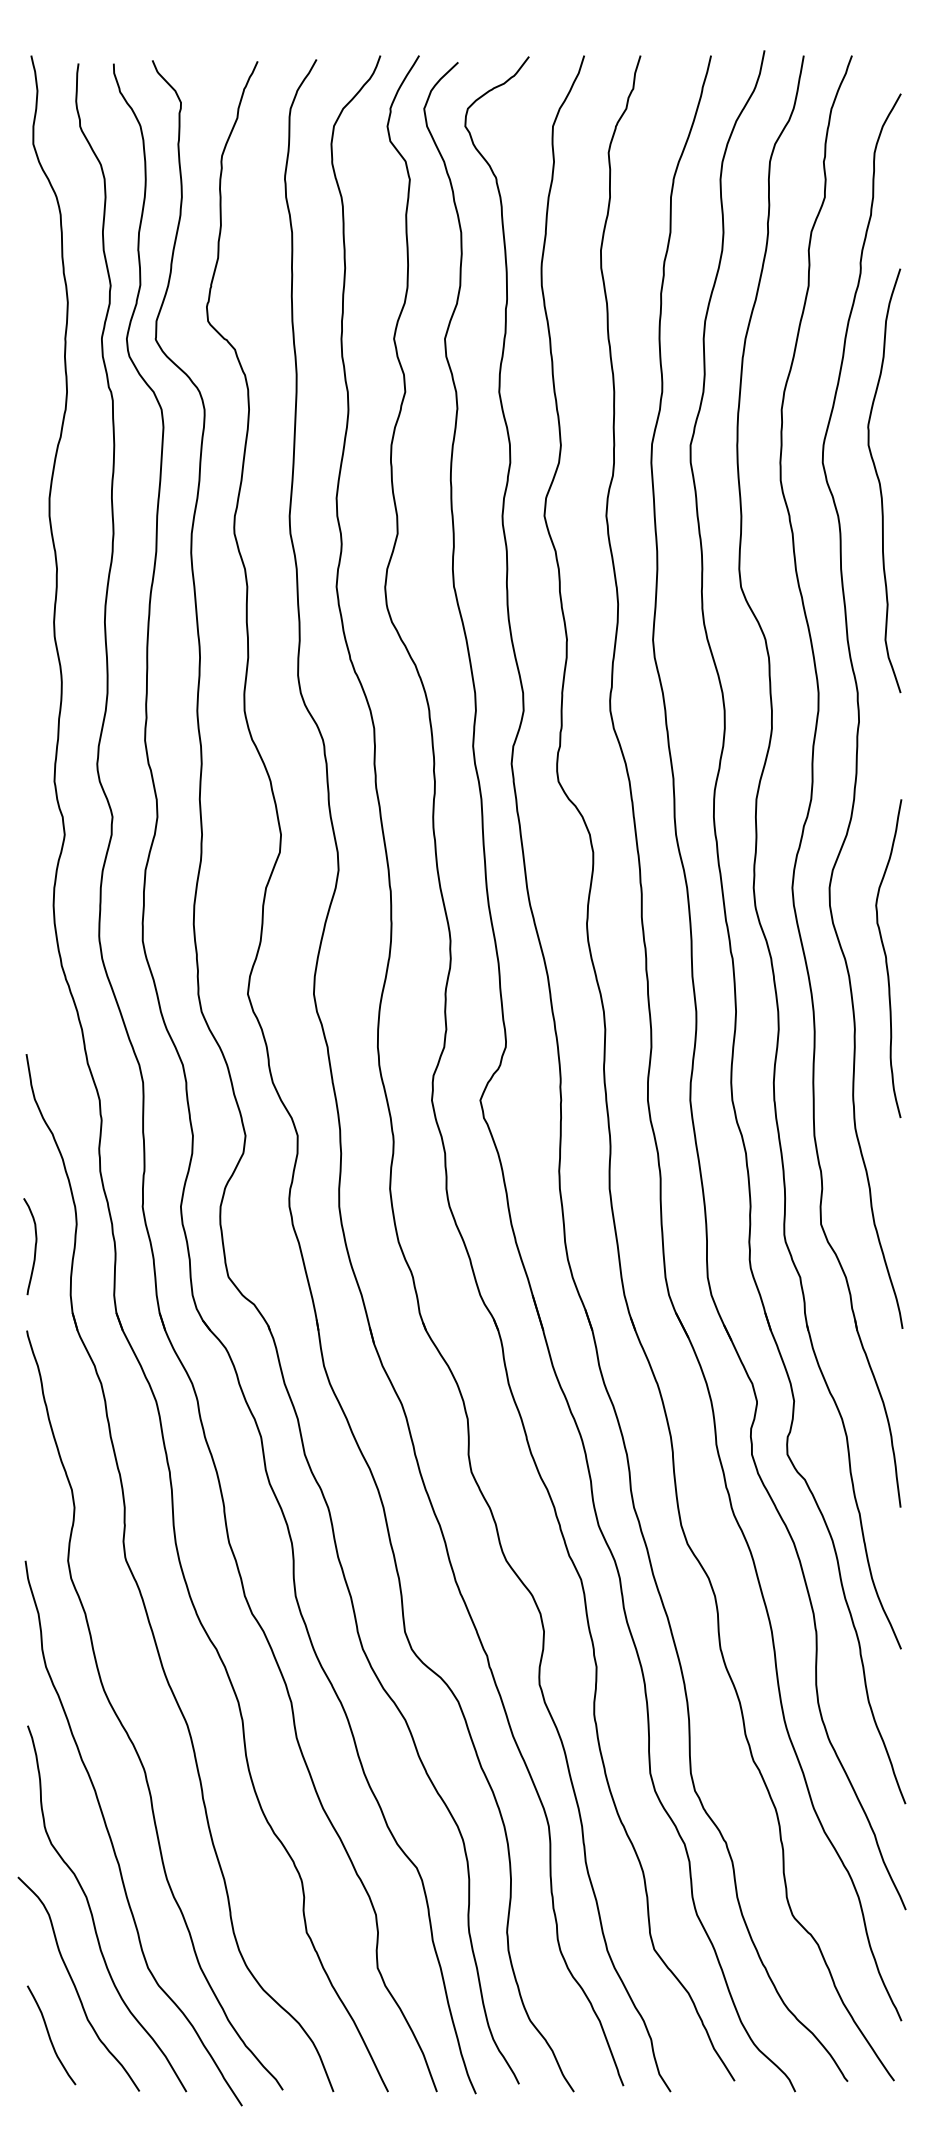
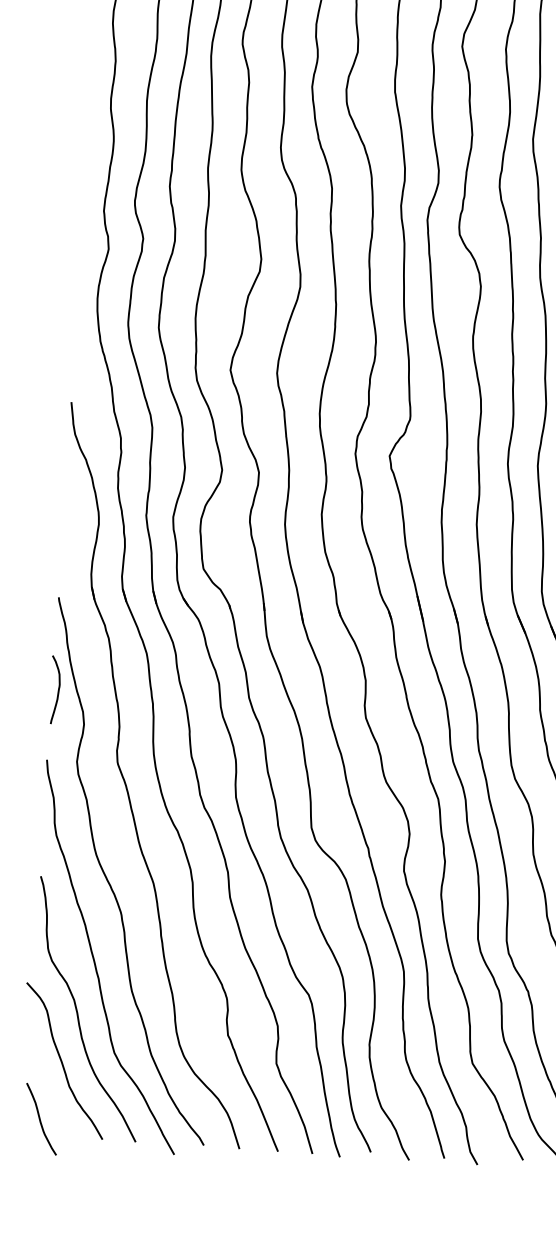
curve: (34, 1246) -> (57, 690), moved
curve: (50, 2036) -> (40, 1119), moved

